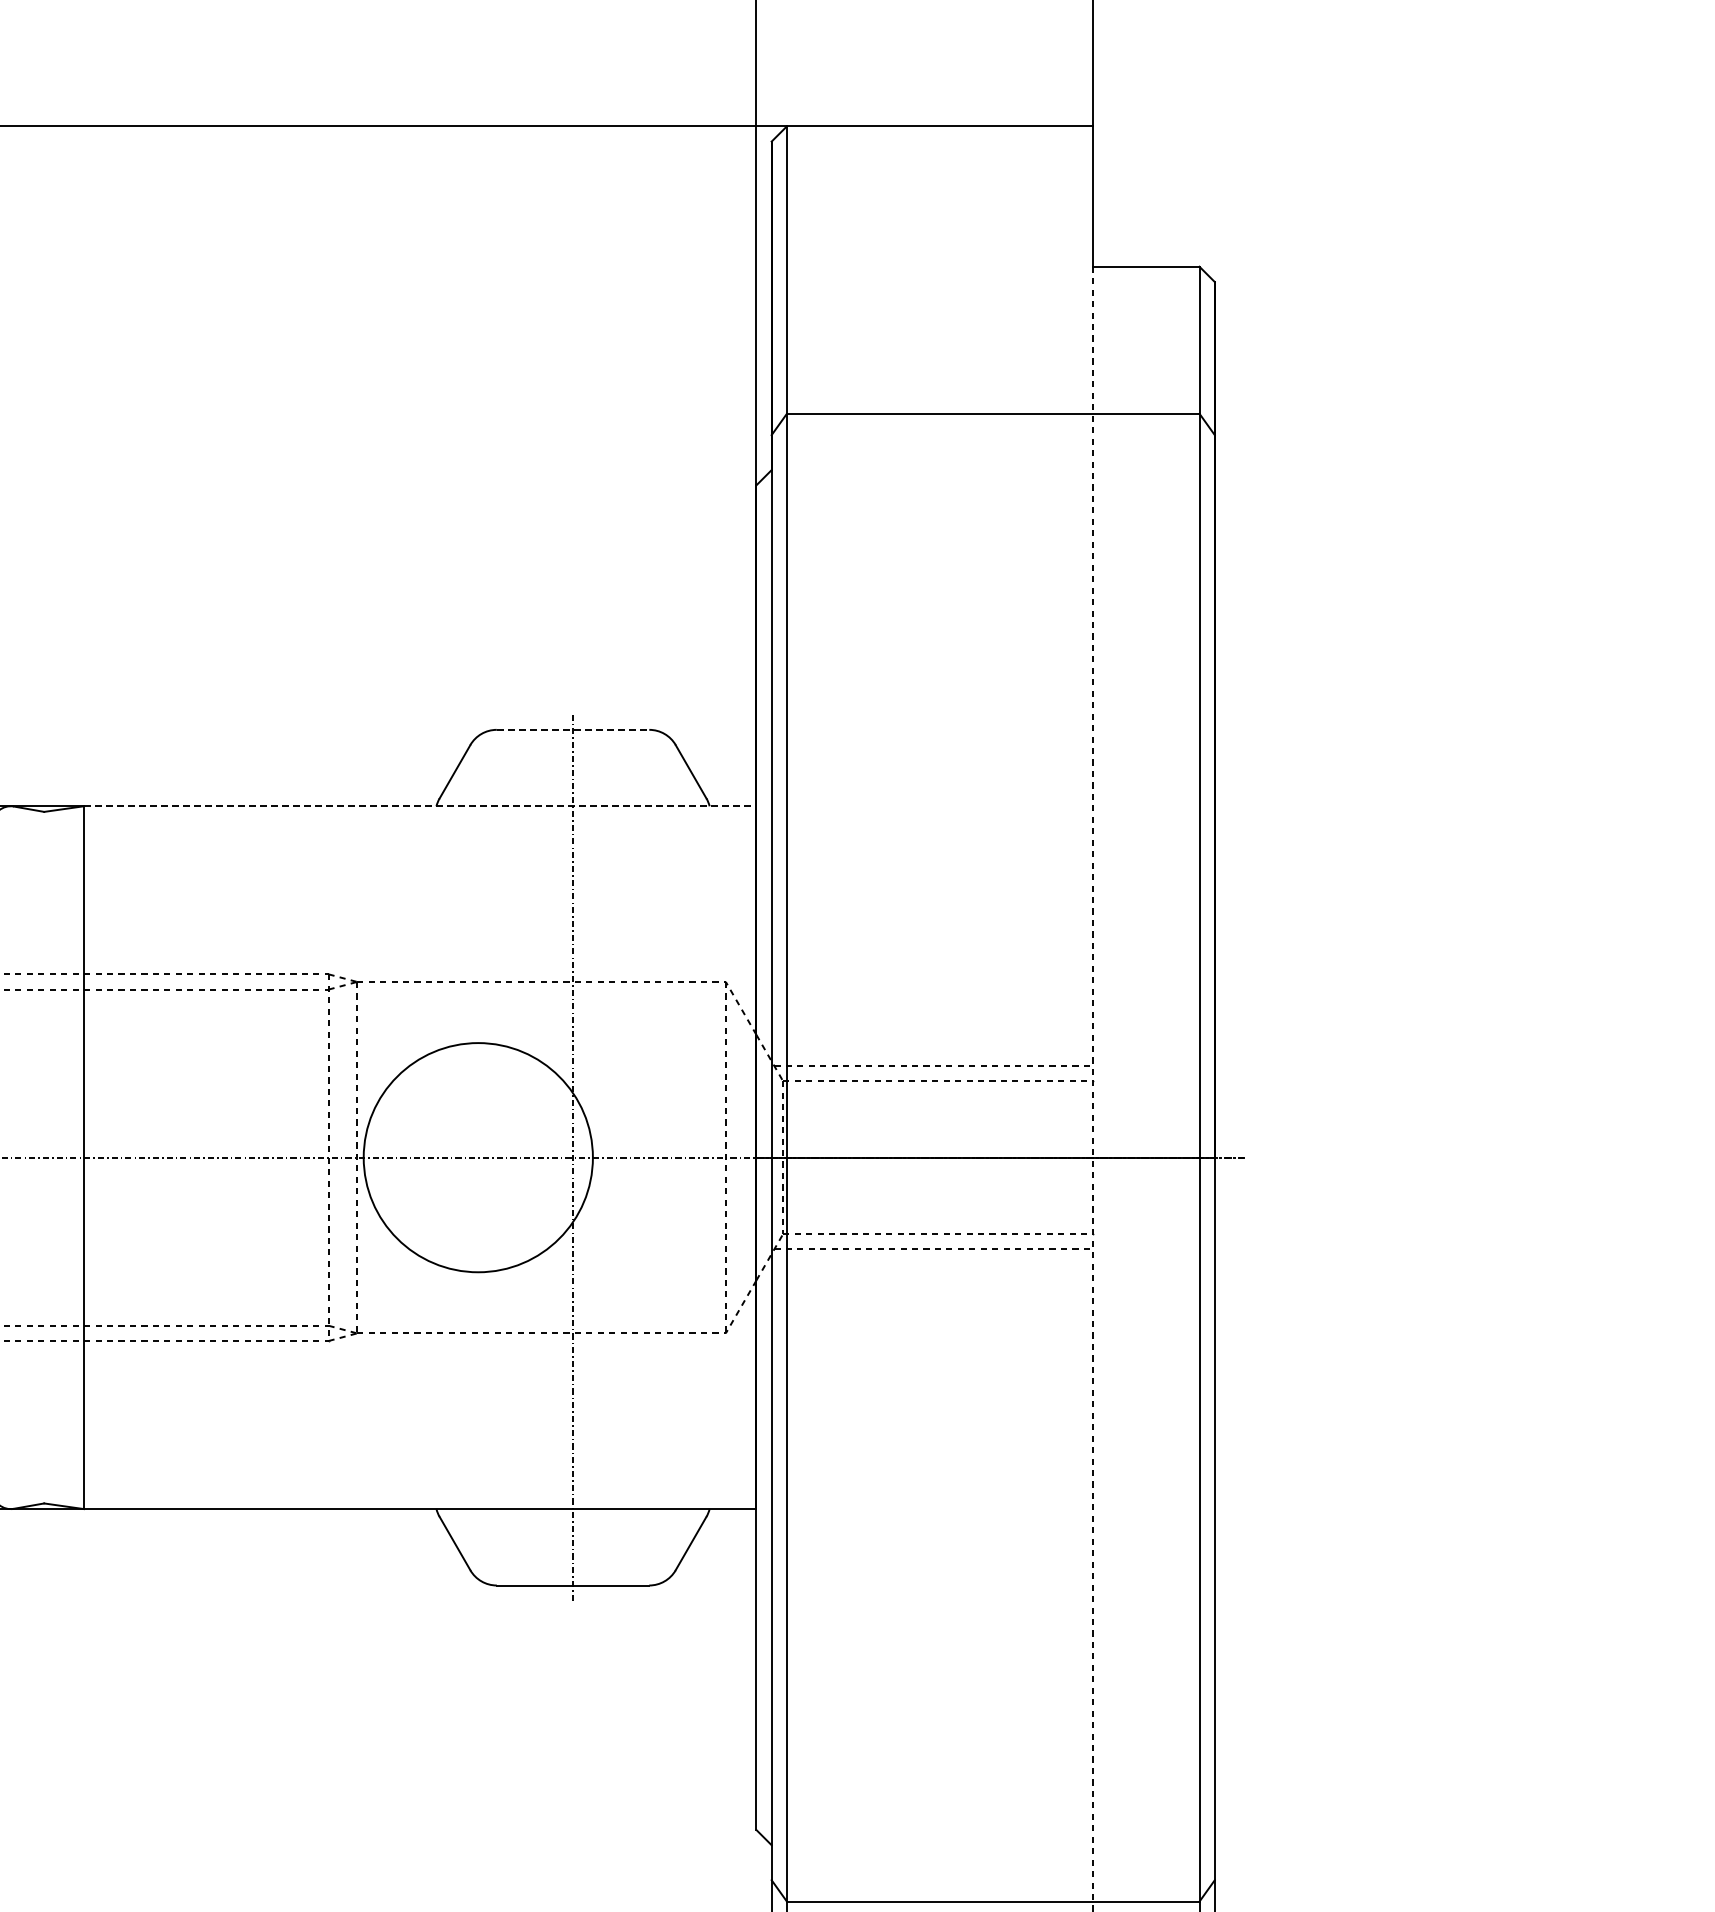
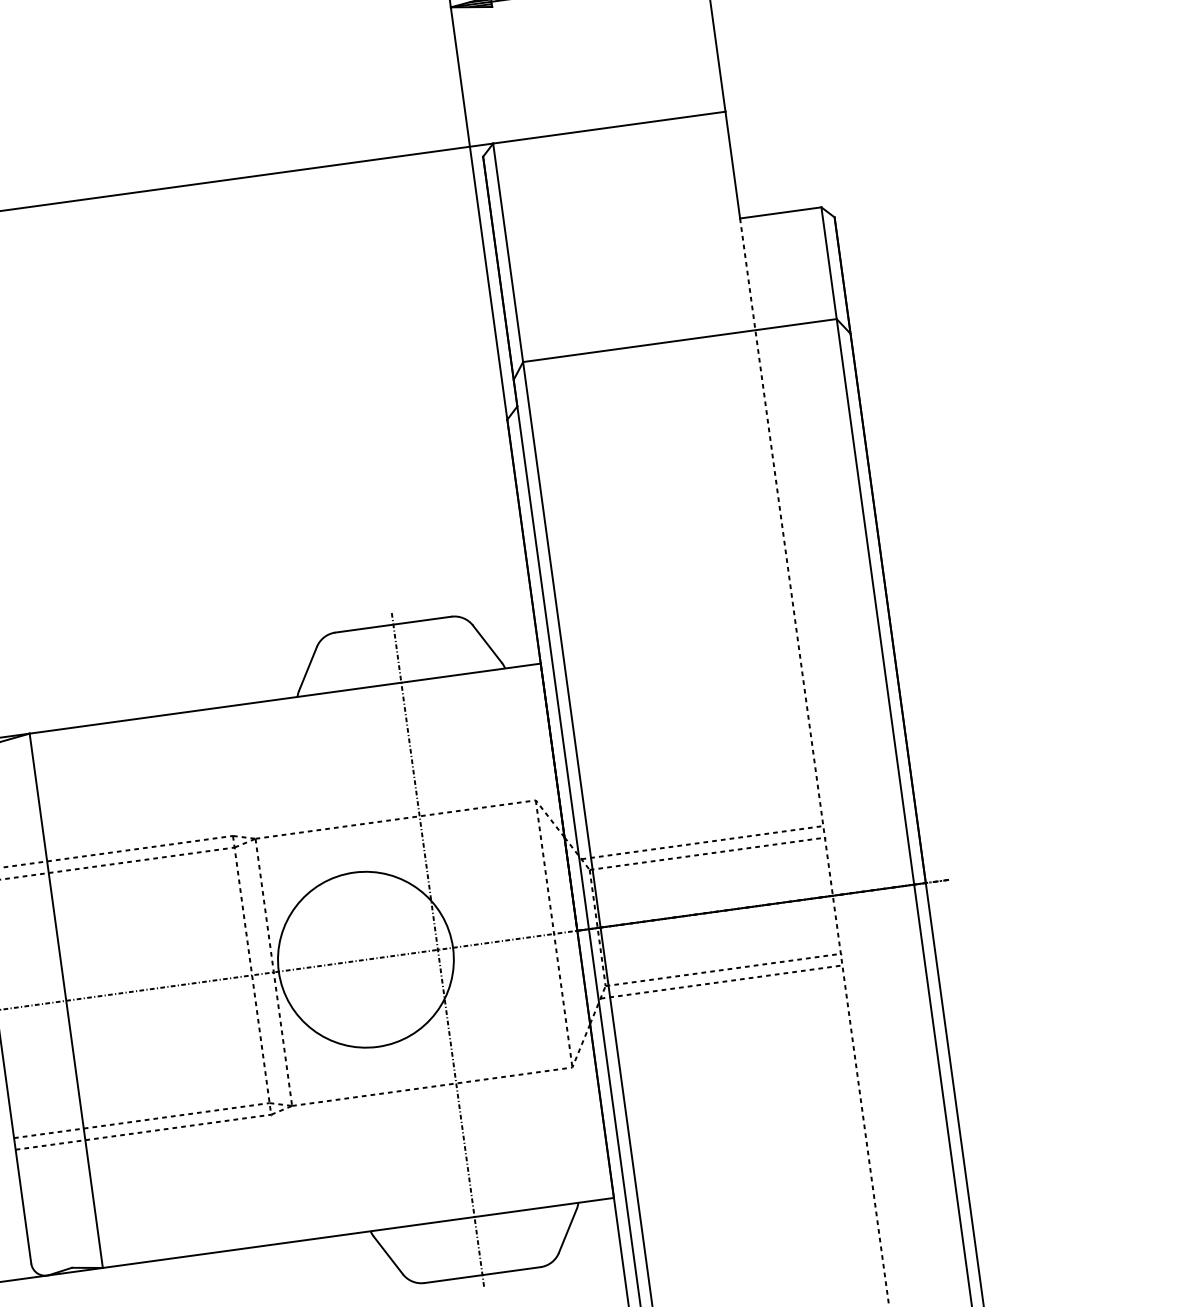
line: (573, 729) -> (393, 624), dashed -> solid
line: (420, 806) -> (285, 698), dashed -> solid

